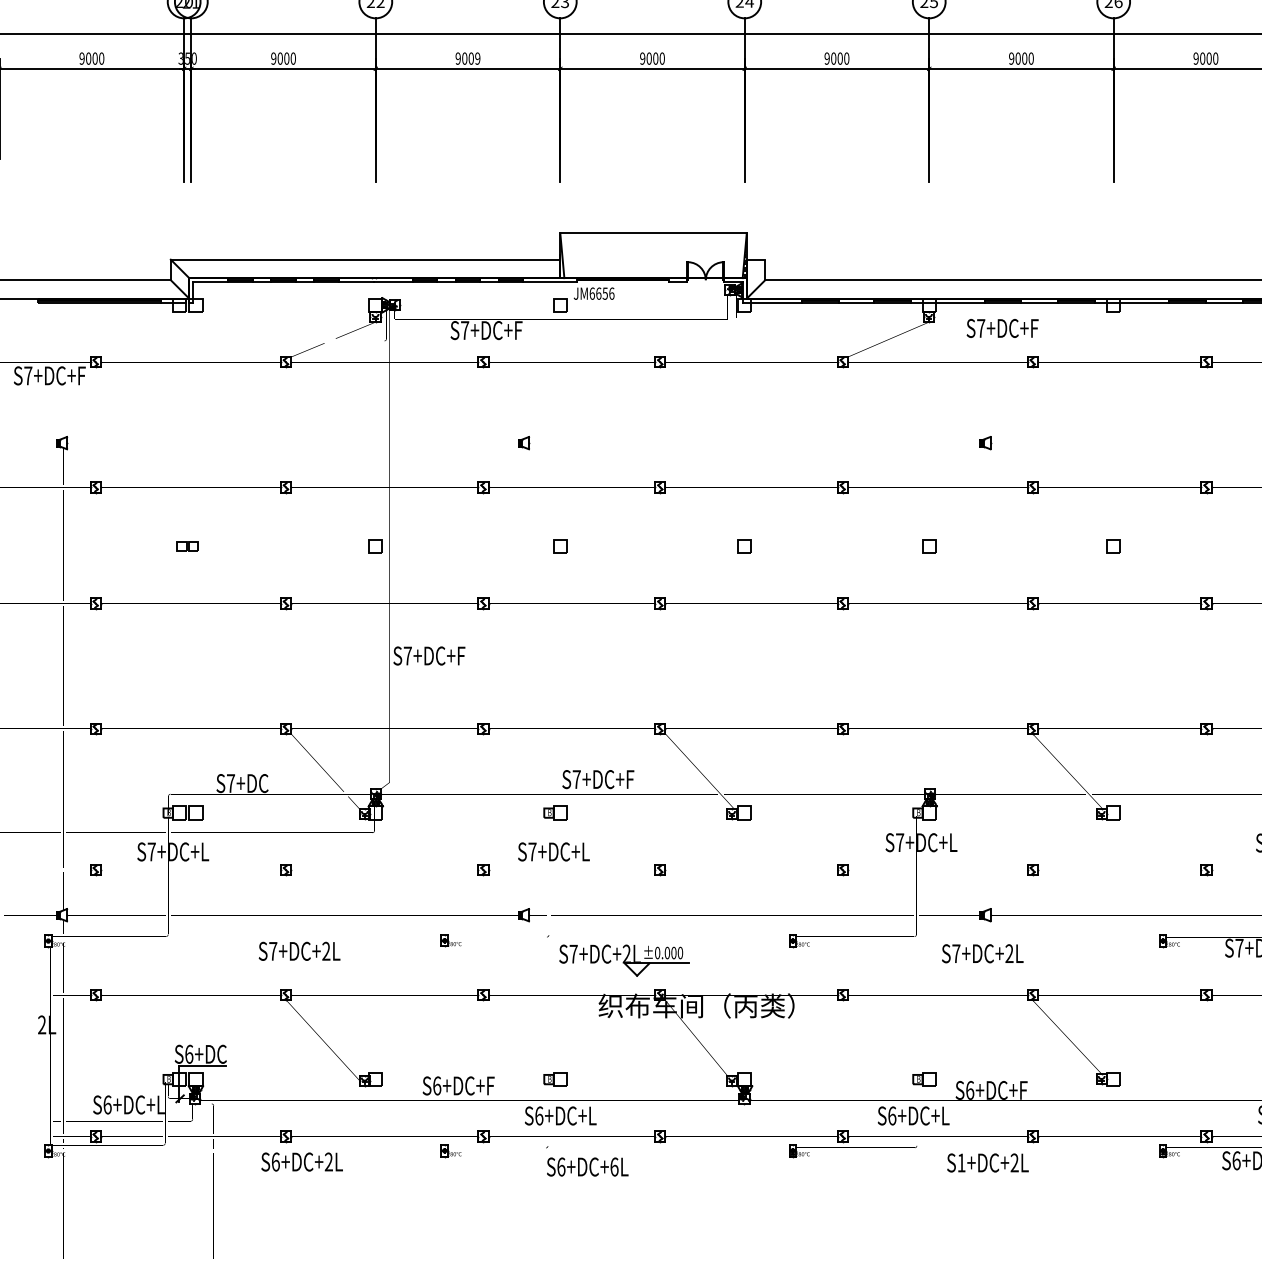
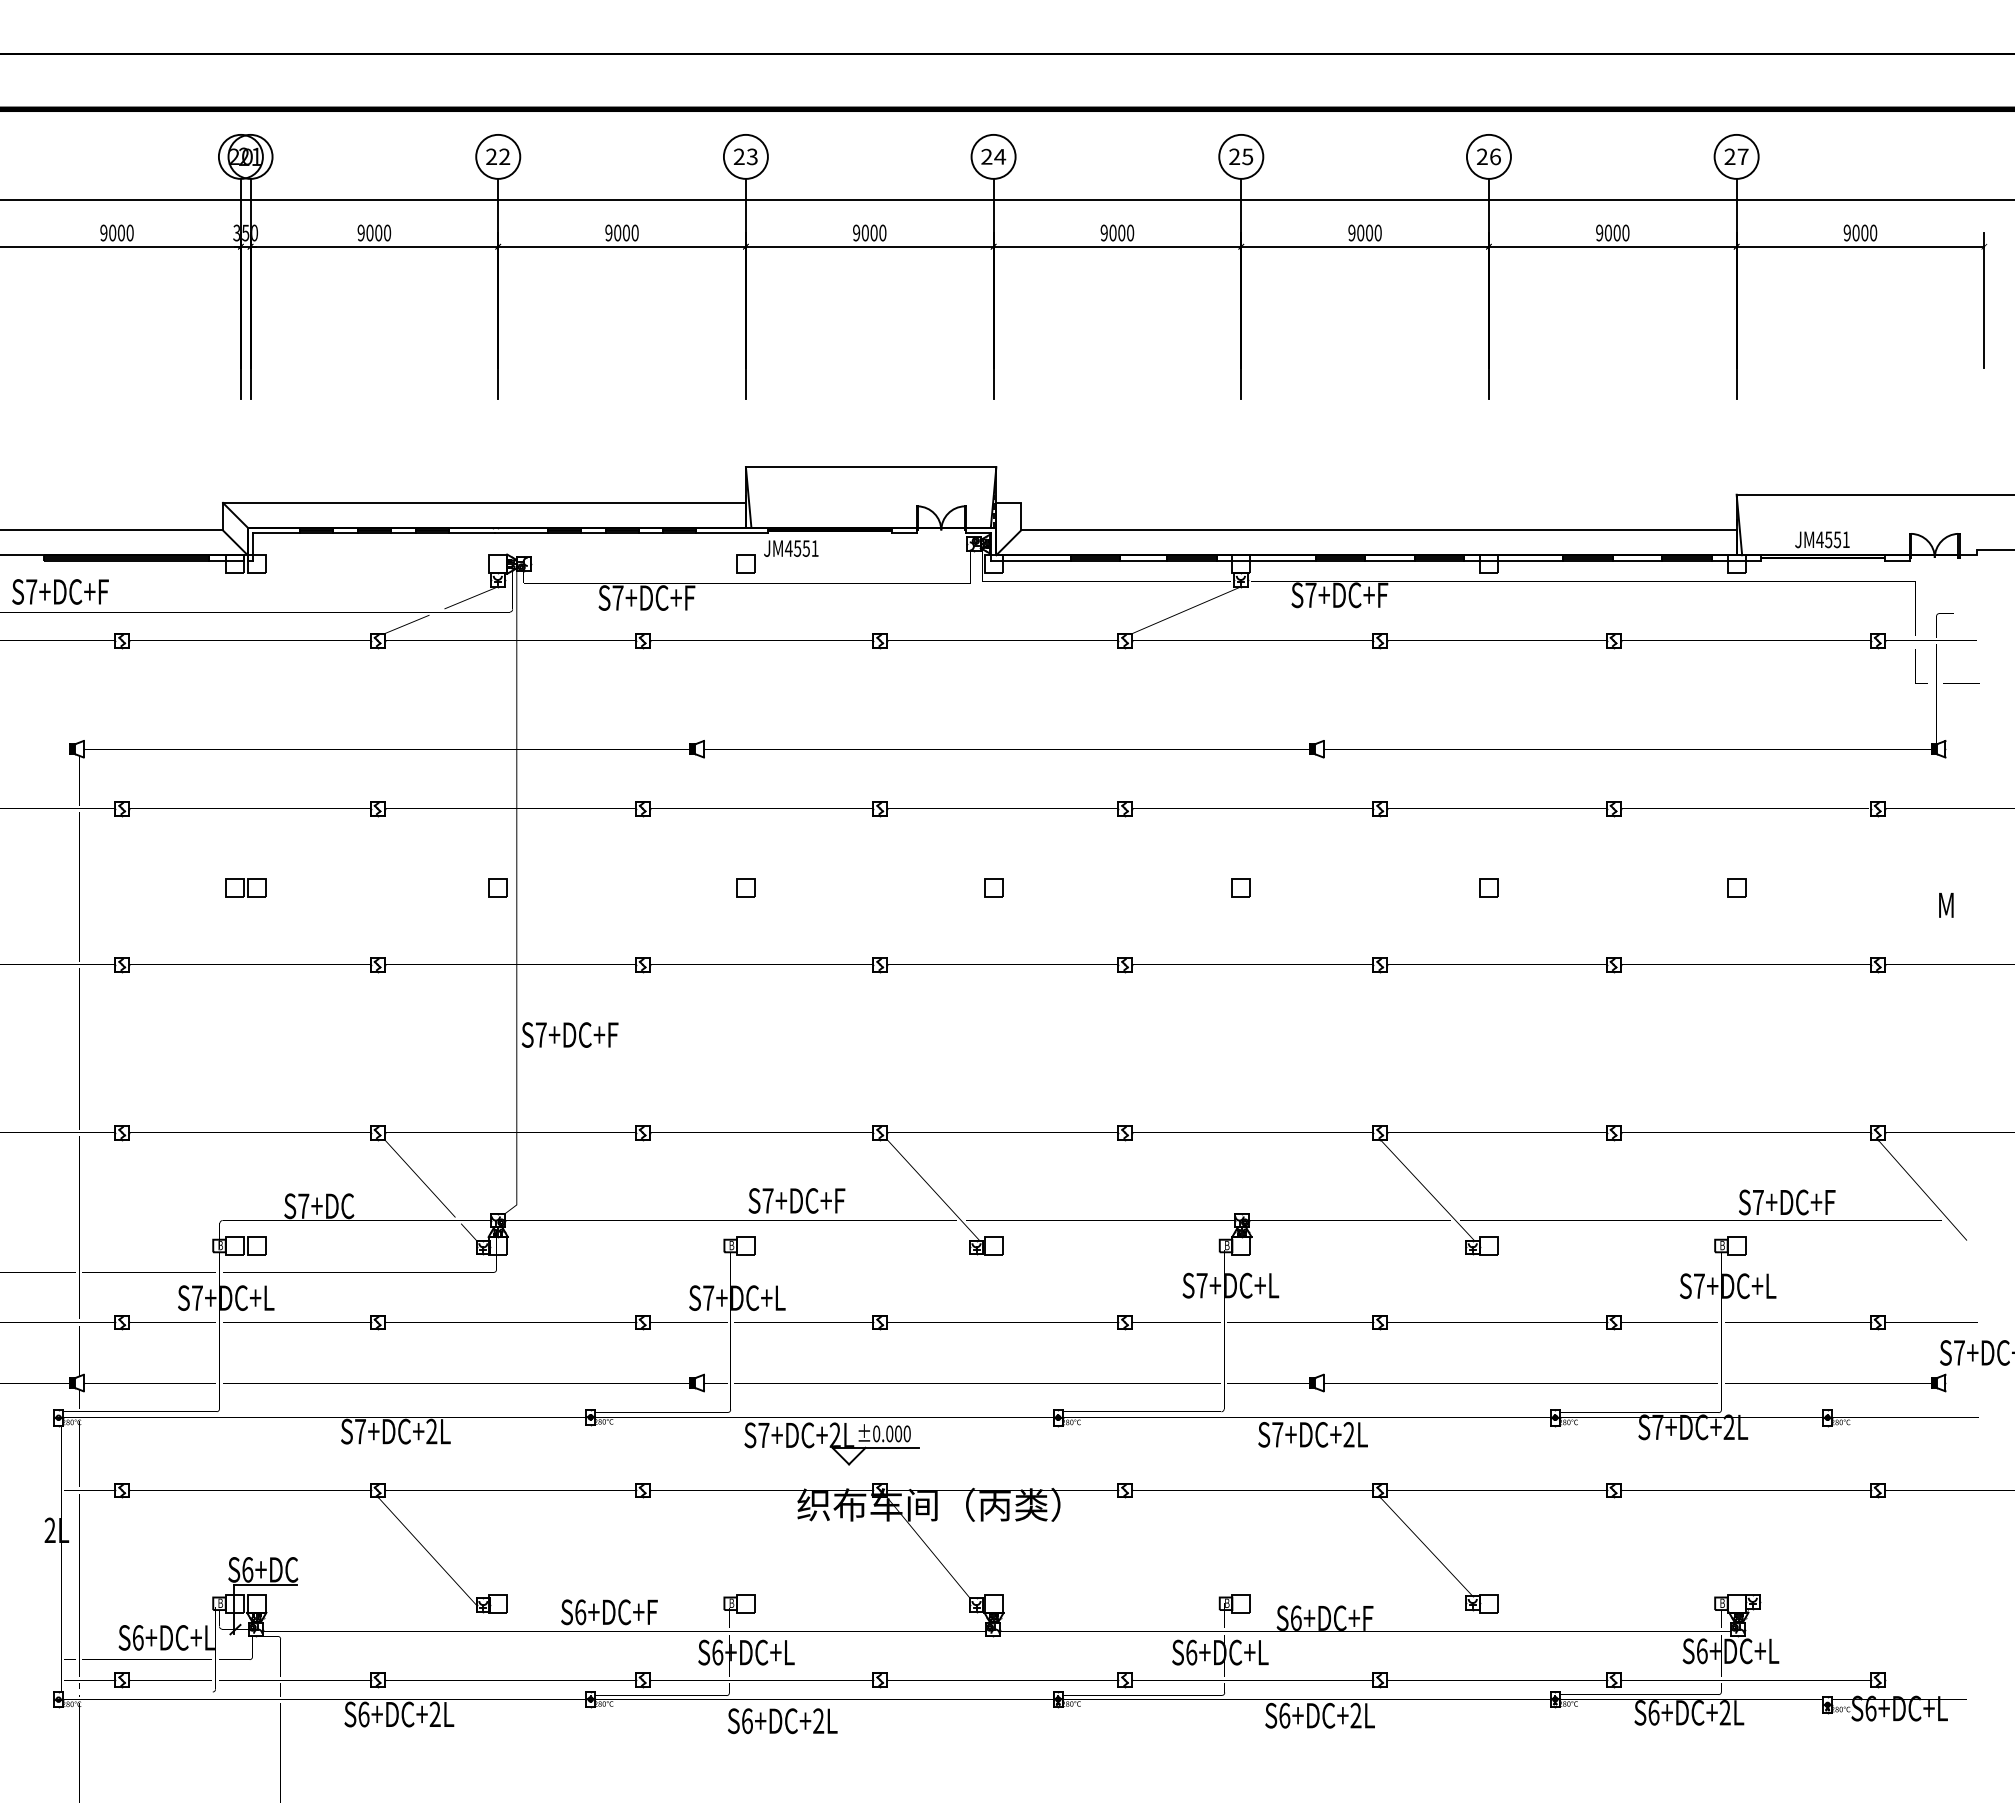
text: (477, 59) -> (634, 233), 9009 -> 9000
text: (601, 293) -> (801, 548), JM6656 -> JM4551
text: (49, 375) -> (60, 591), moved
part: (187, 546) -> (245, 887), size x1.43
text: (961, 1162) -> (1284, 1715), S1+DC+2L -> S6+DC+2L
text: (614, 1167) -> (818, 1721), S6+DC+6L -> S6+DC+2L

